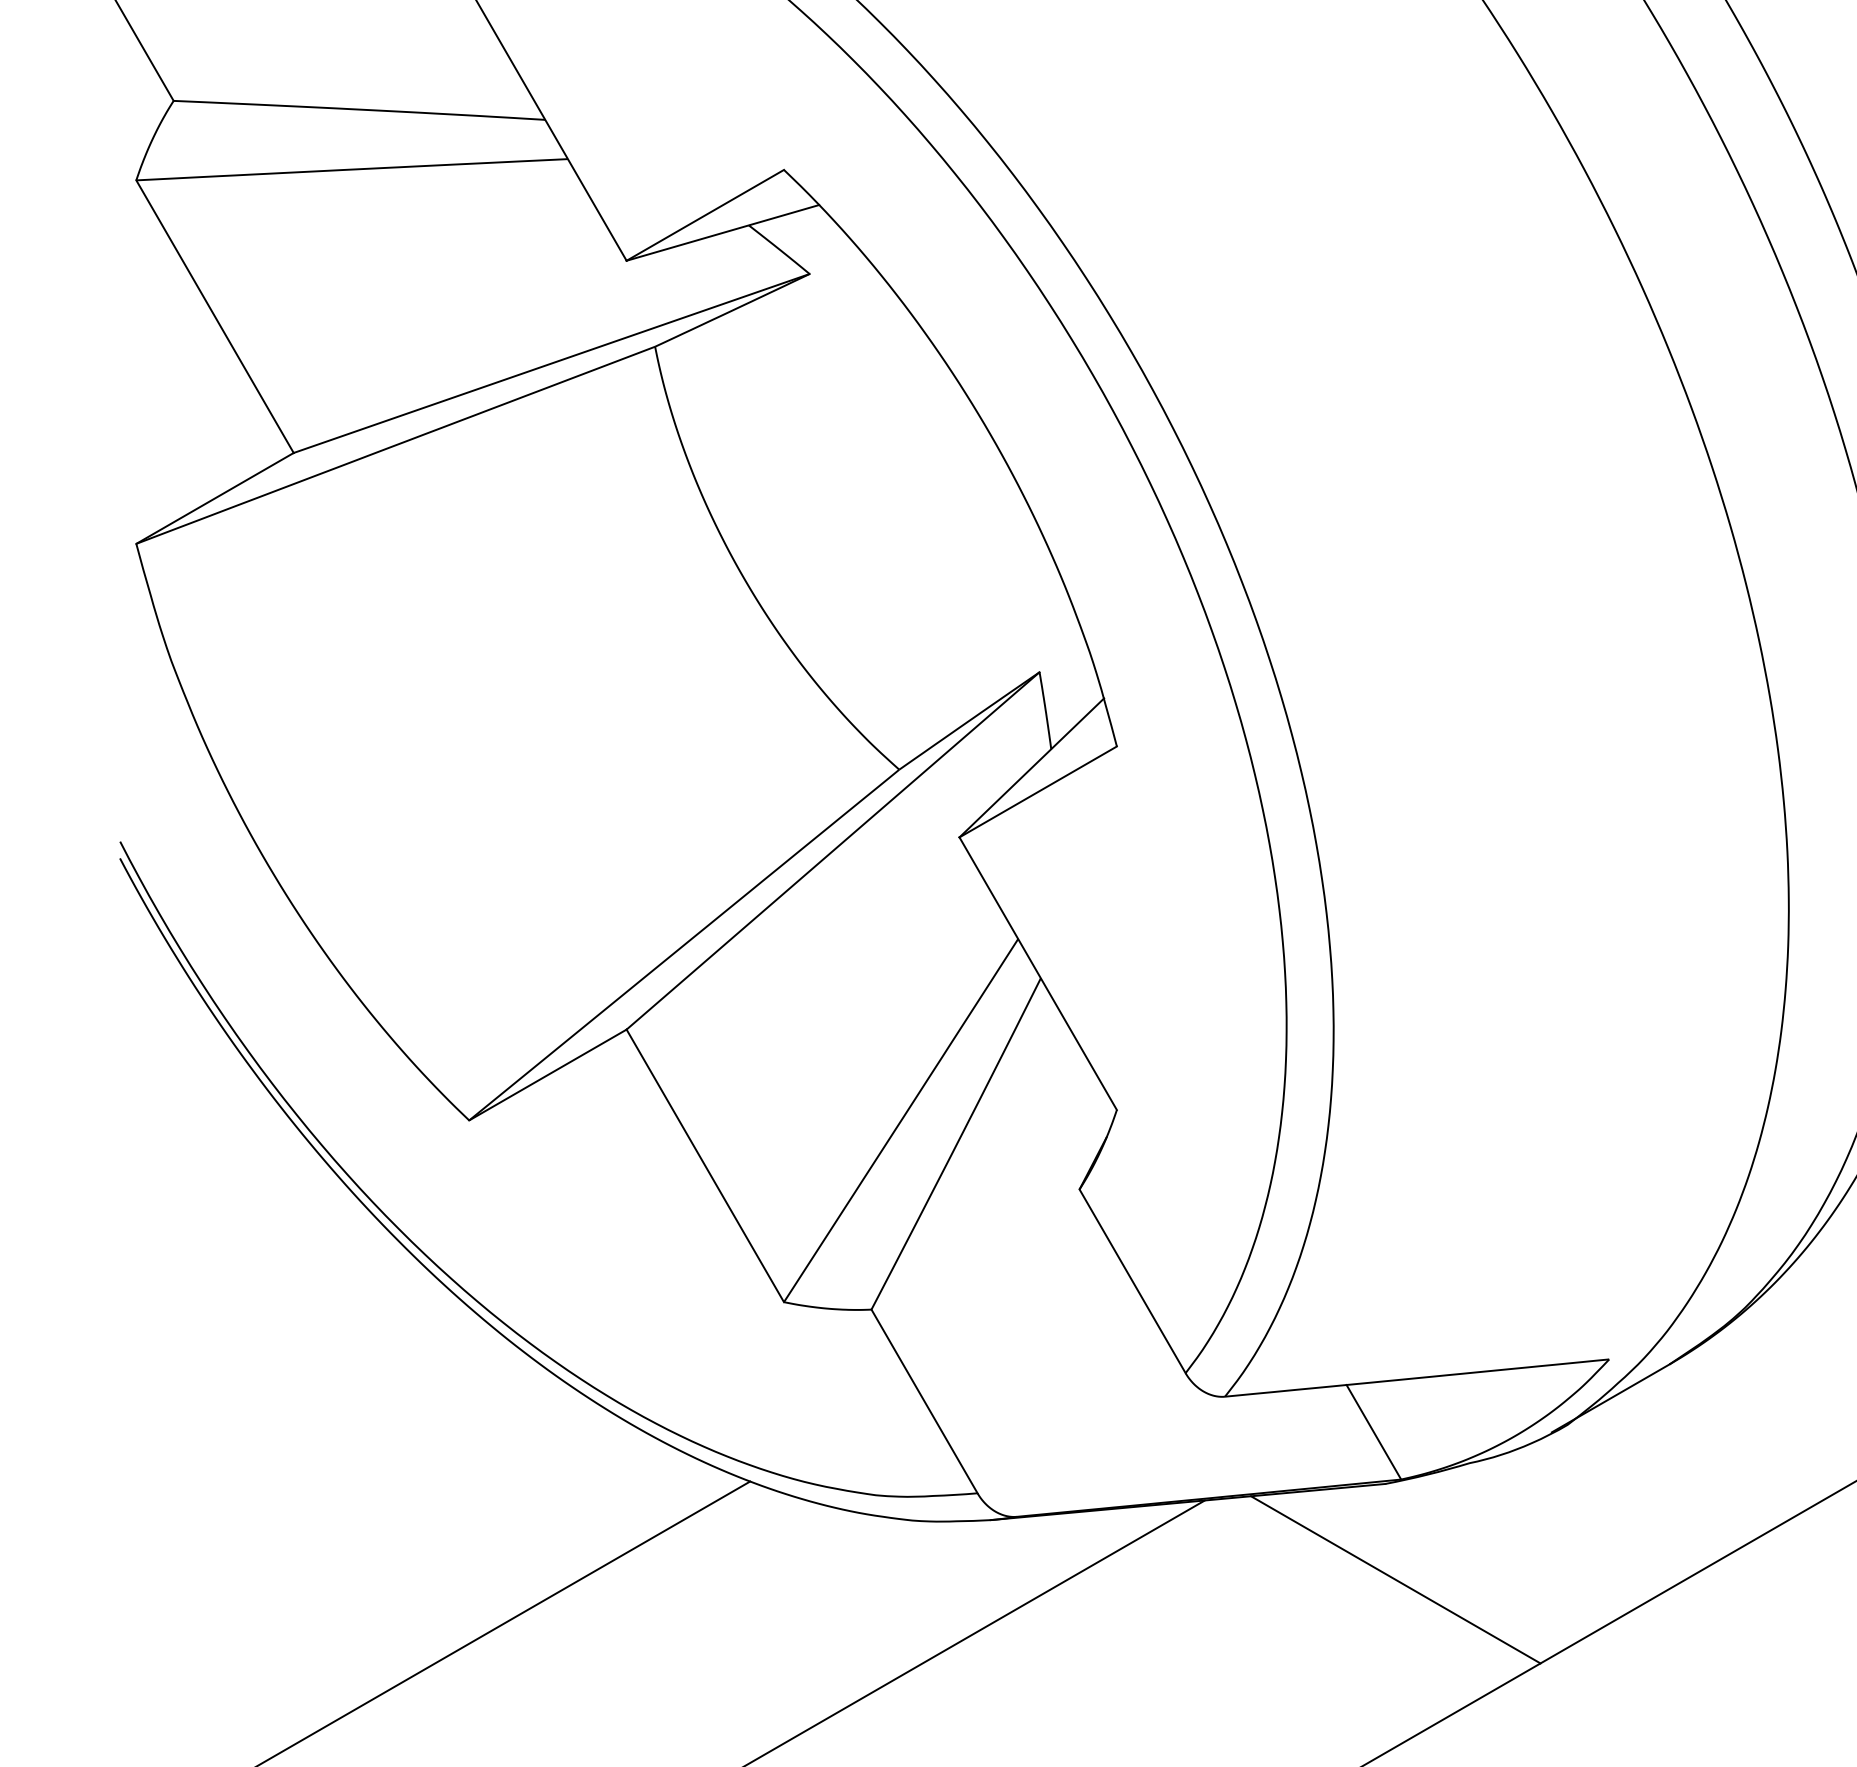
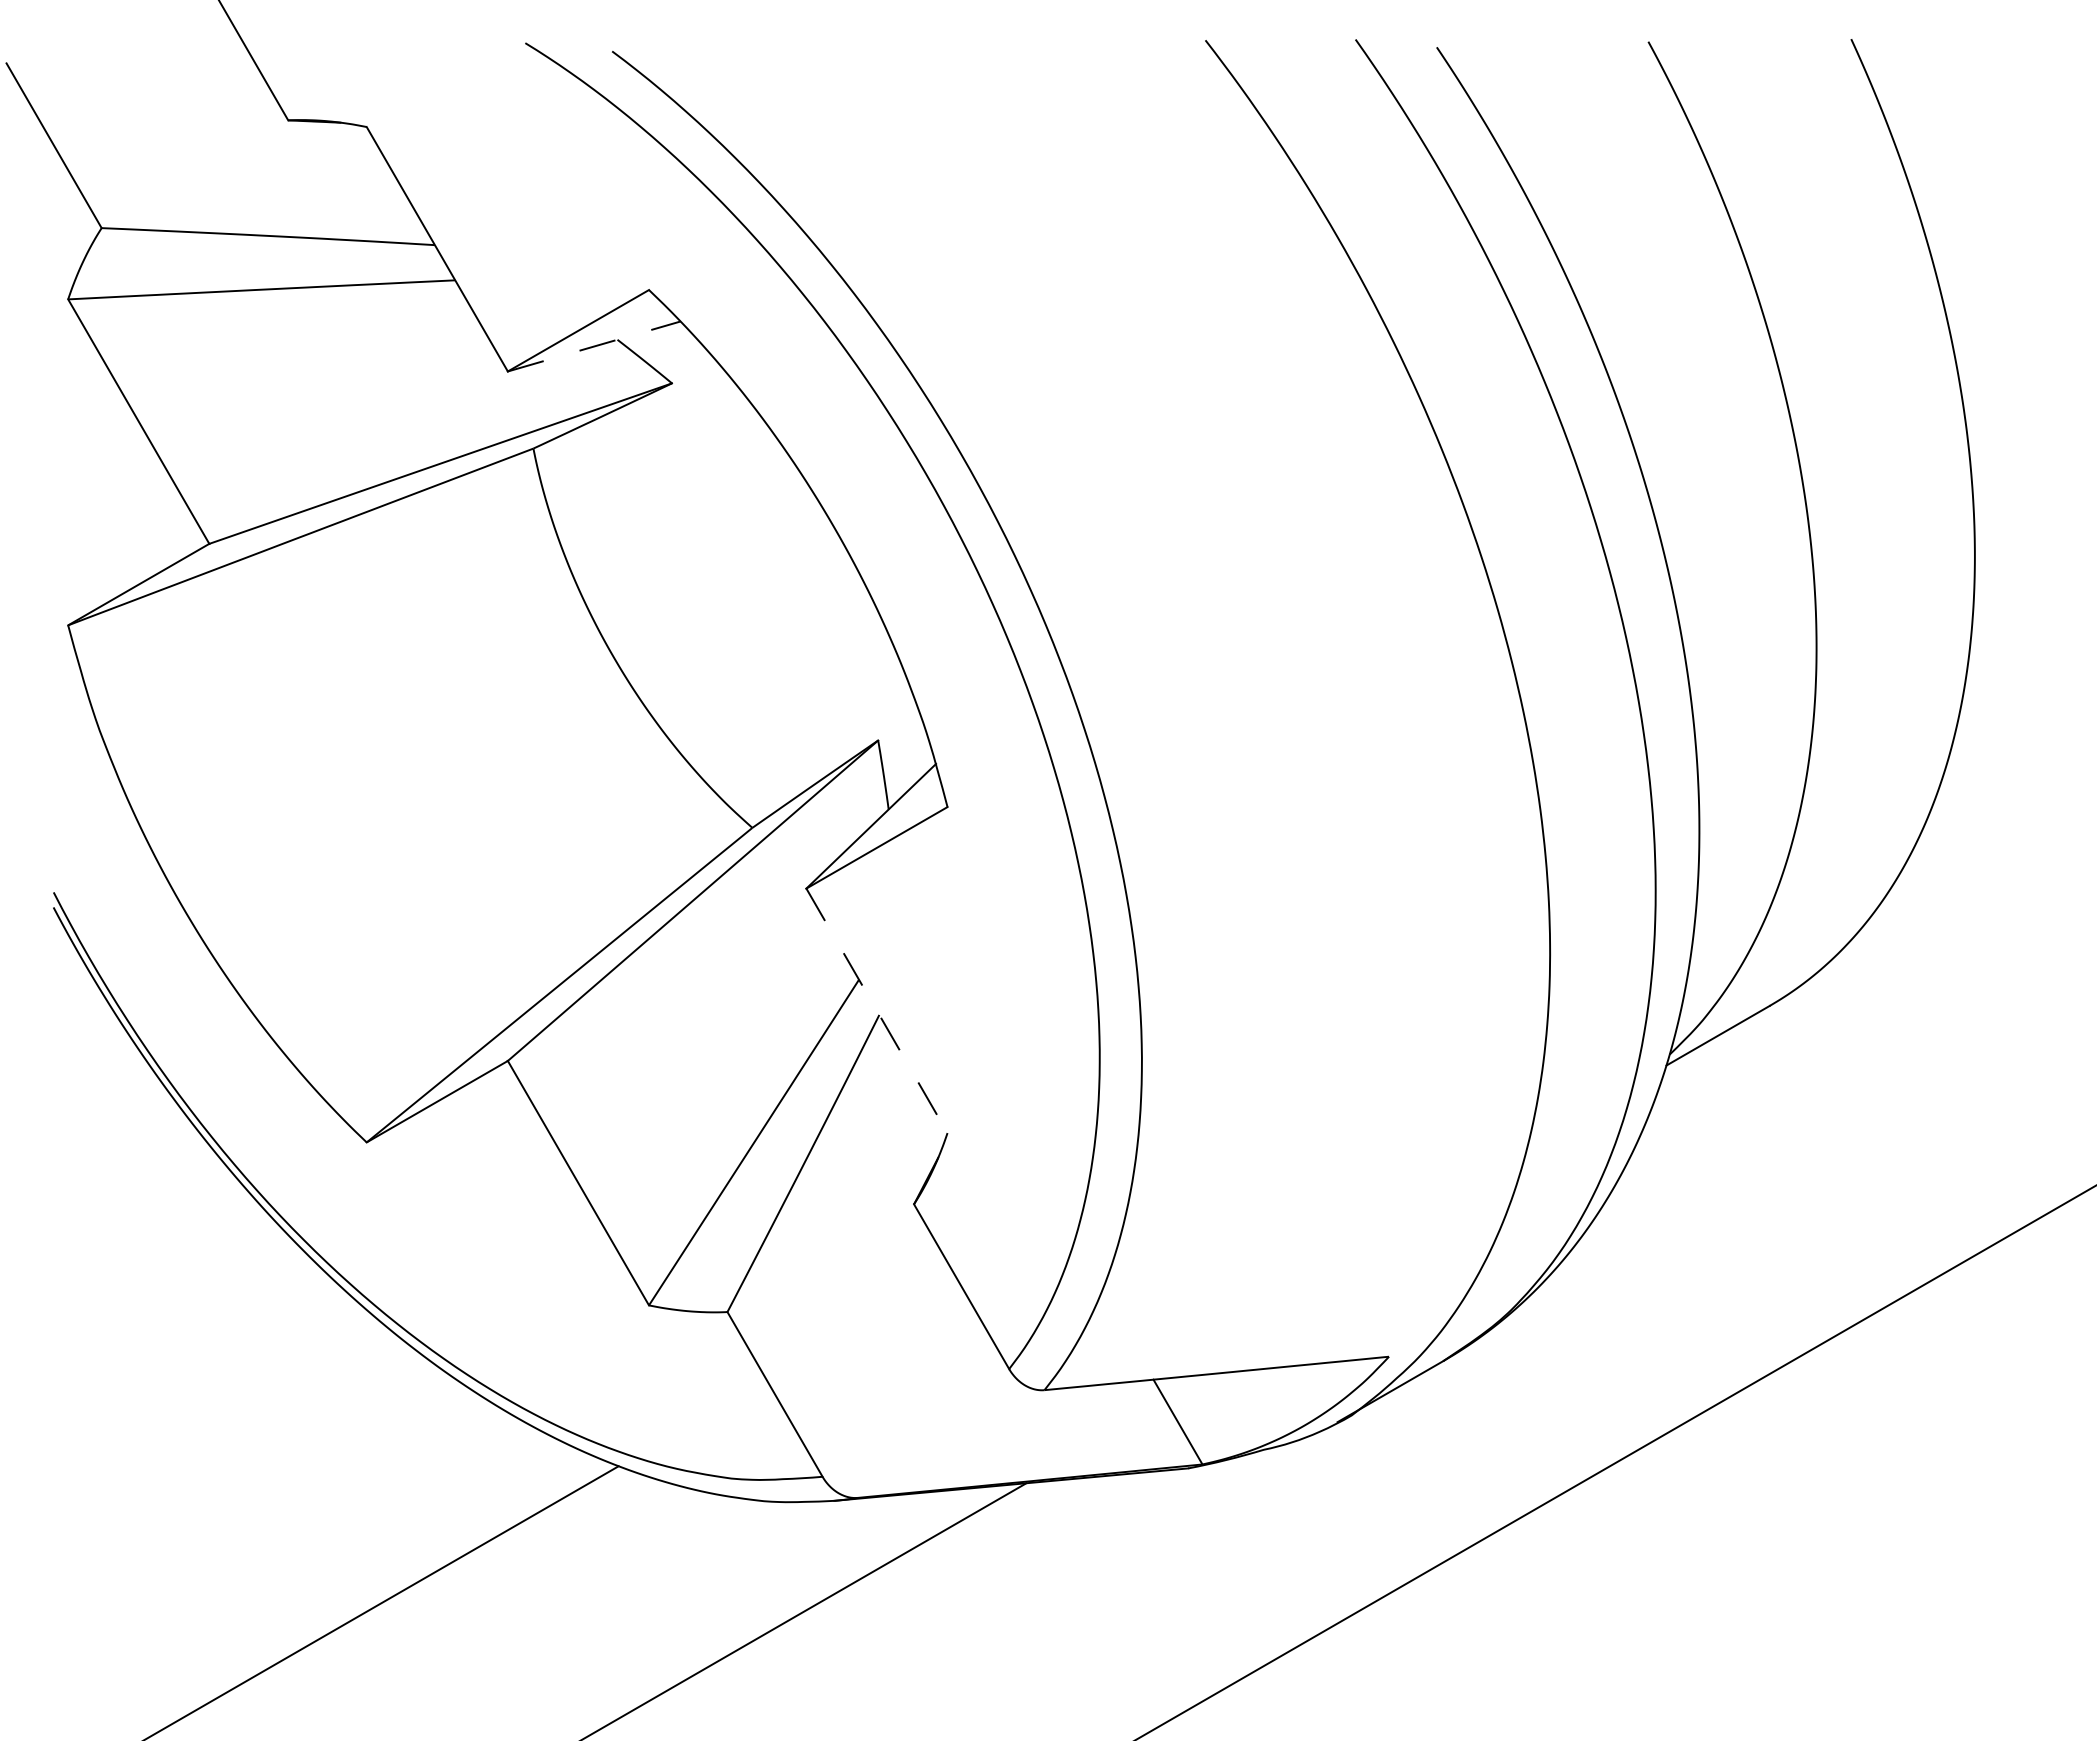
line: (723, 232) -> (594, 346), solid -> dashed
line: (1038, 974) -> (877, 1011), solid -> dashed
line: (1395, 1579) -> (1197, 1554), removed

